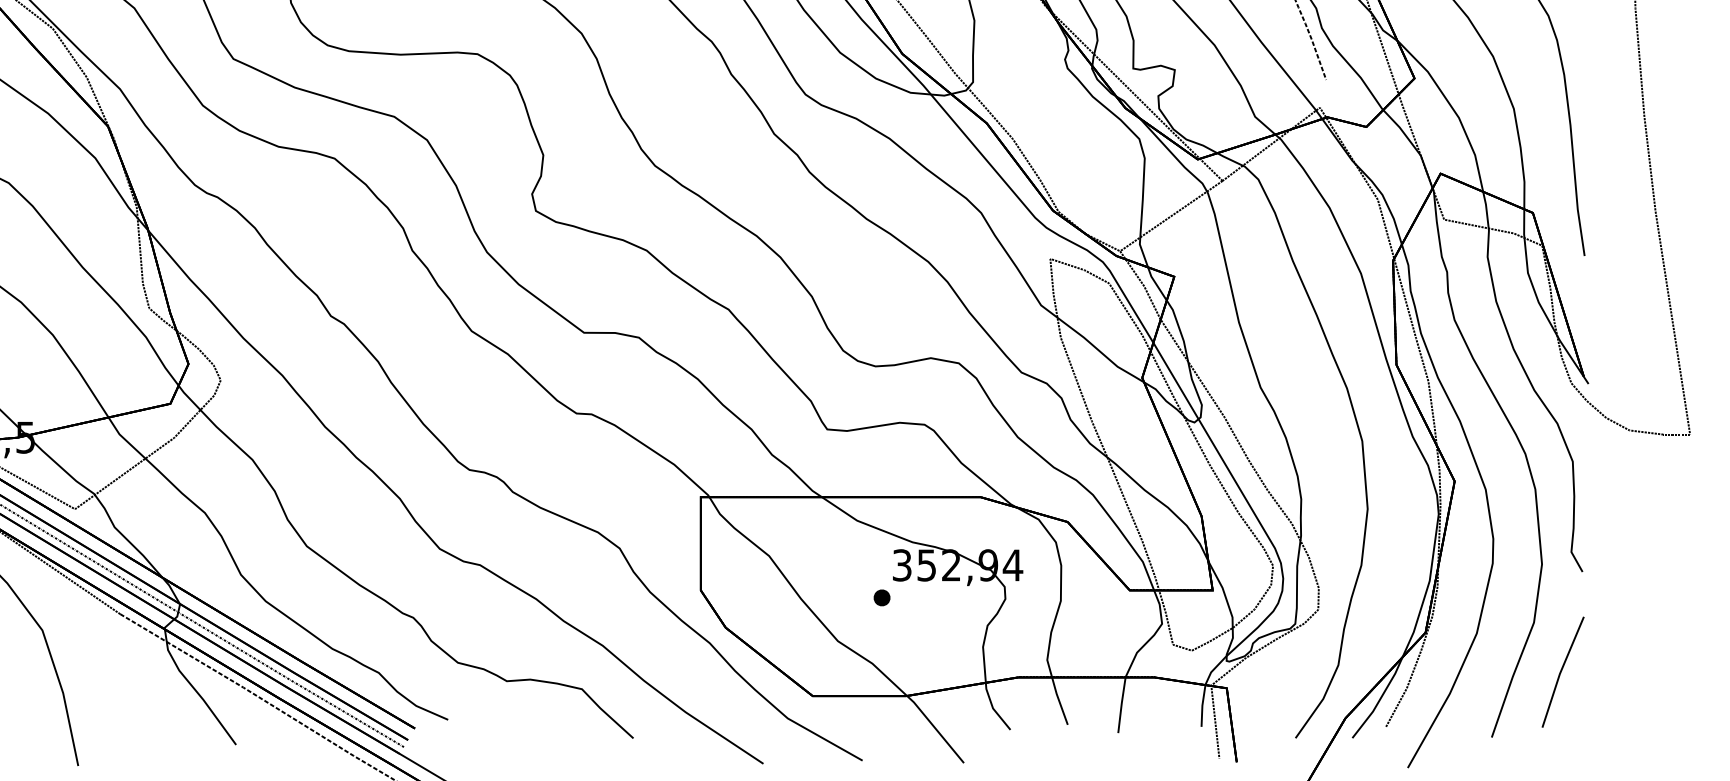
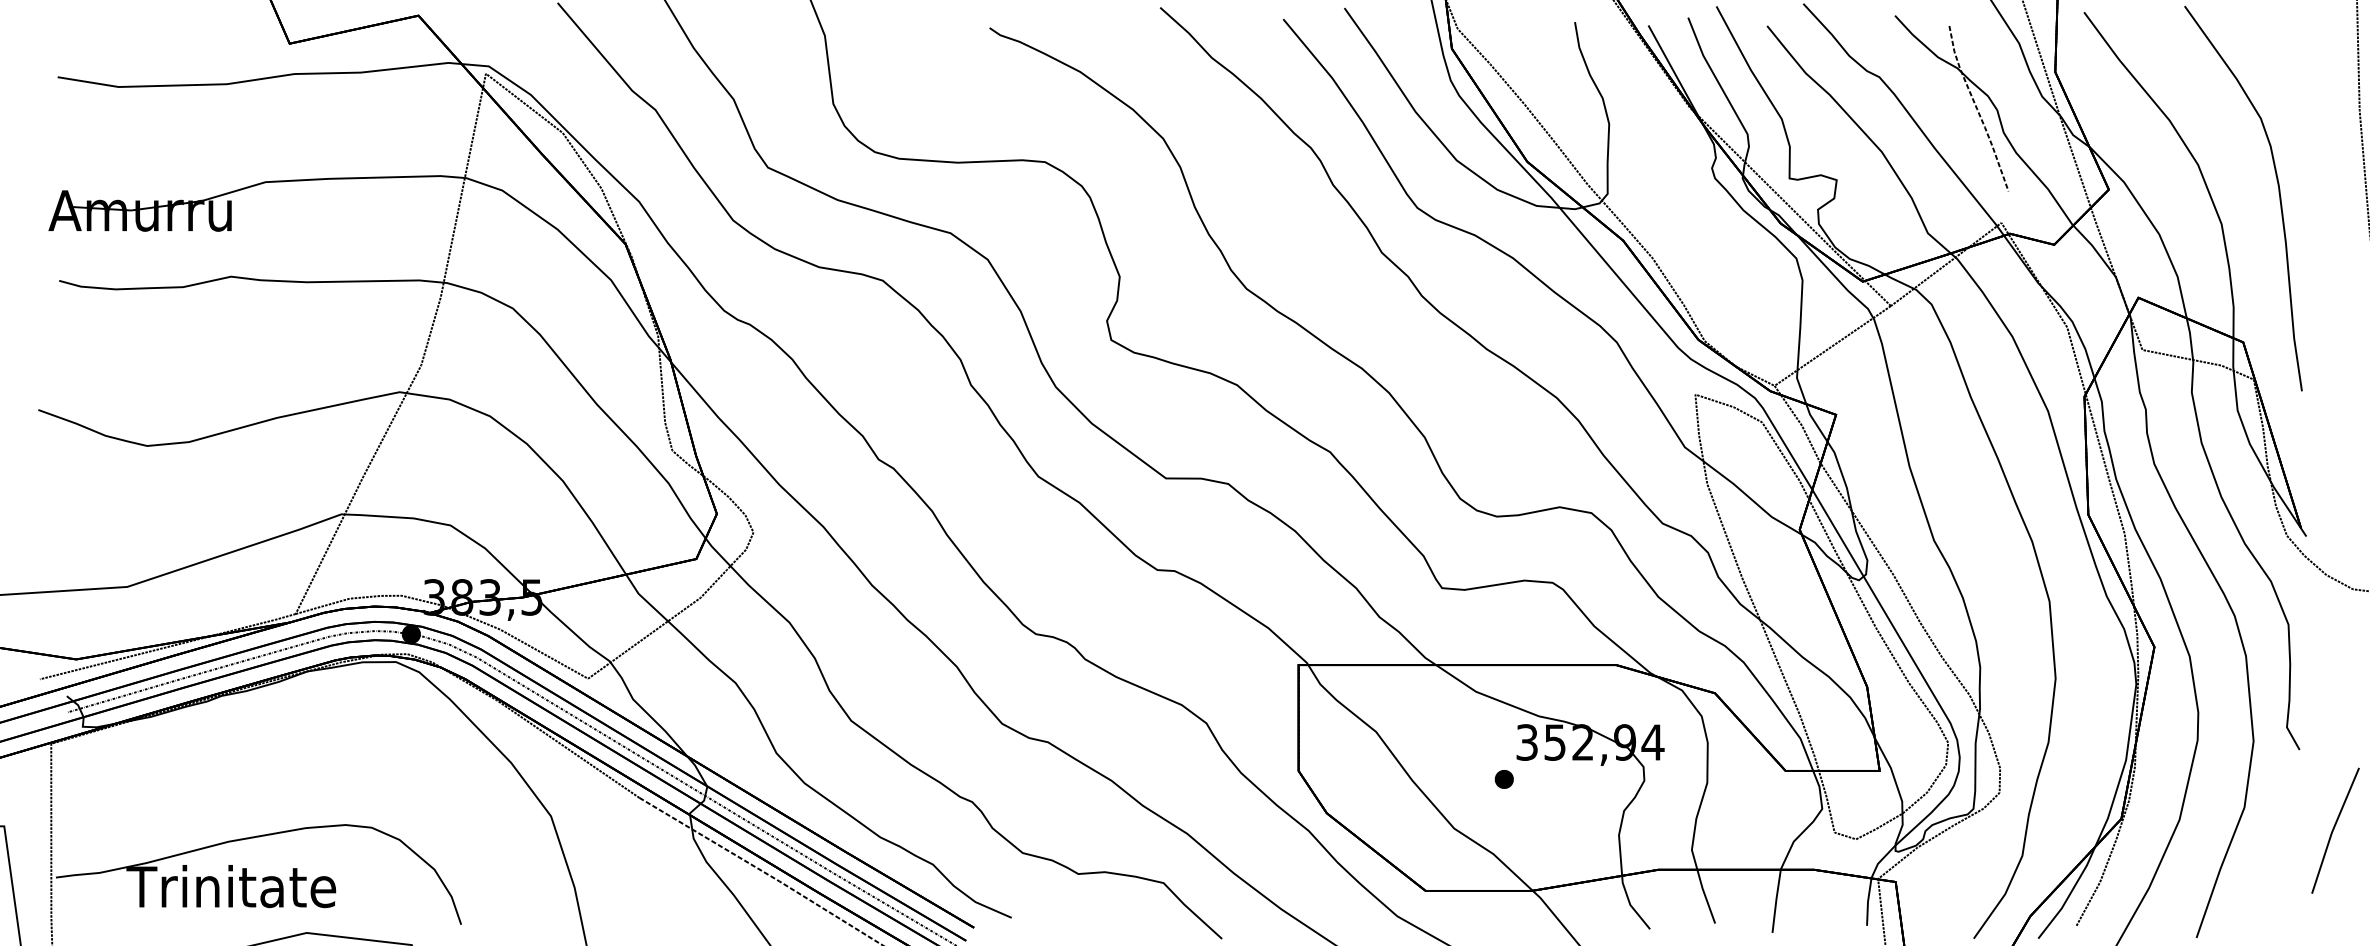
line: (1562, 671) -> (2334, 829), moved

